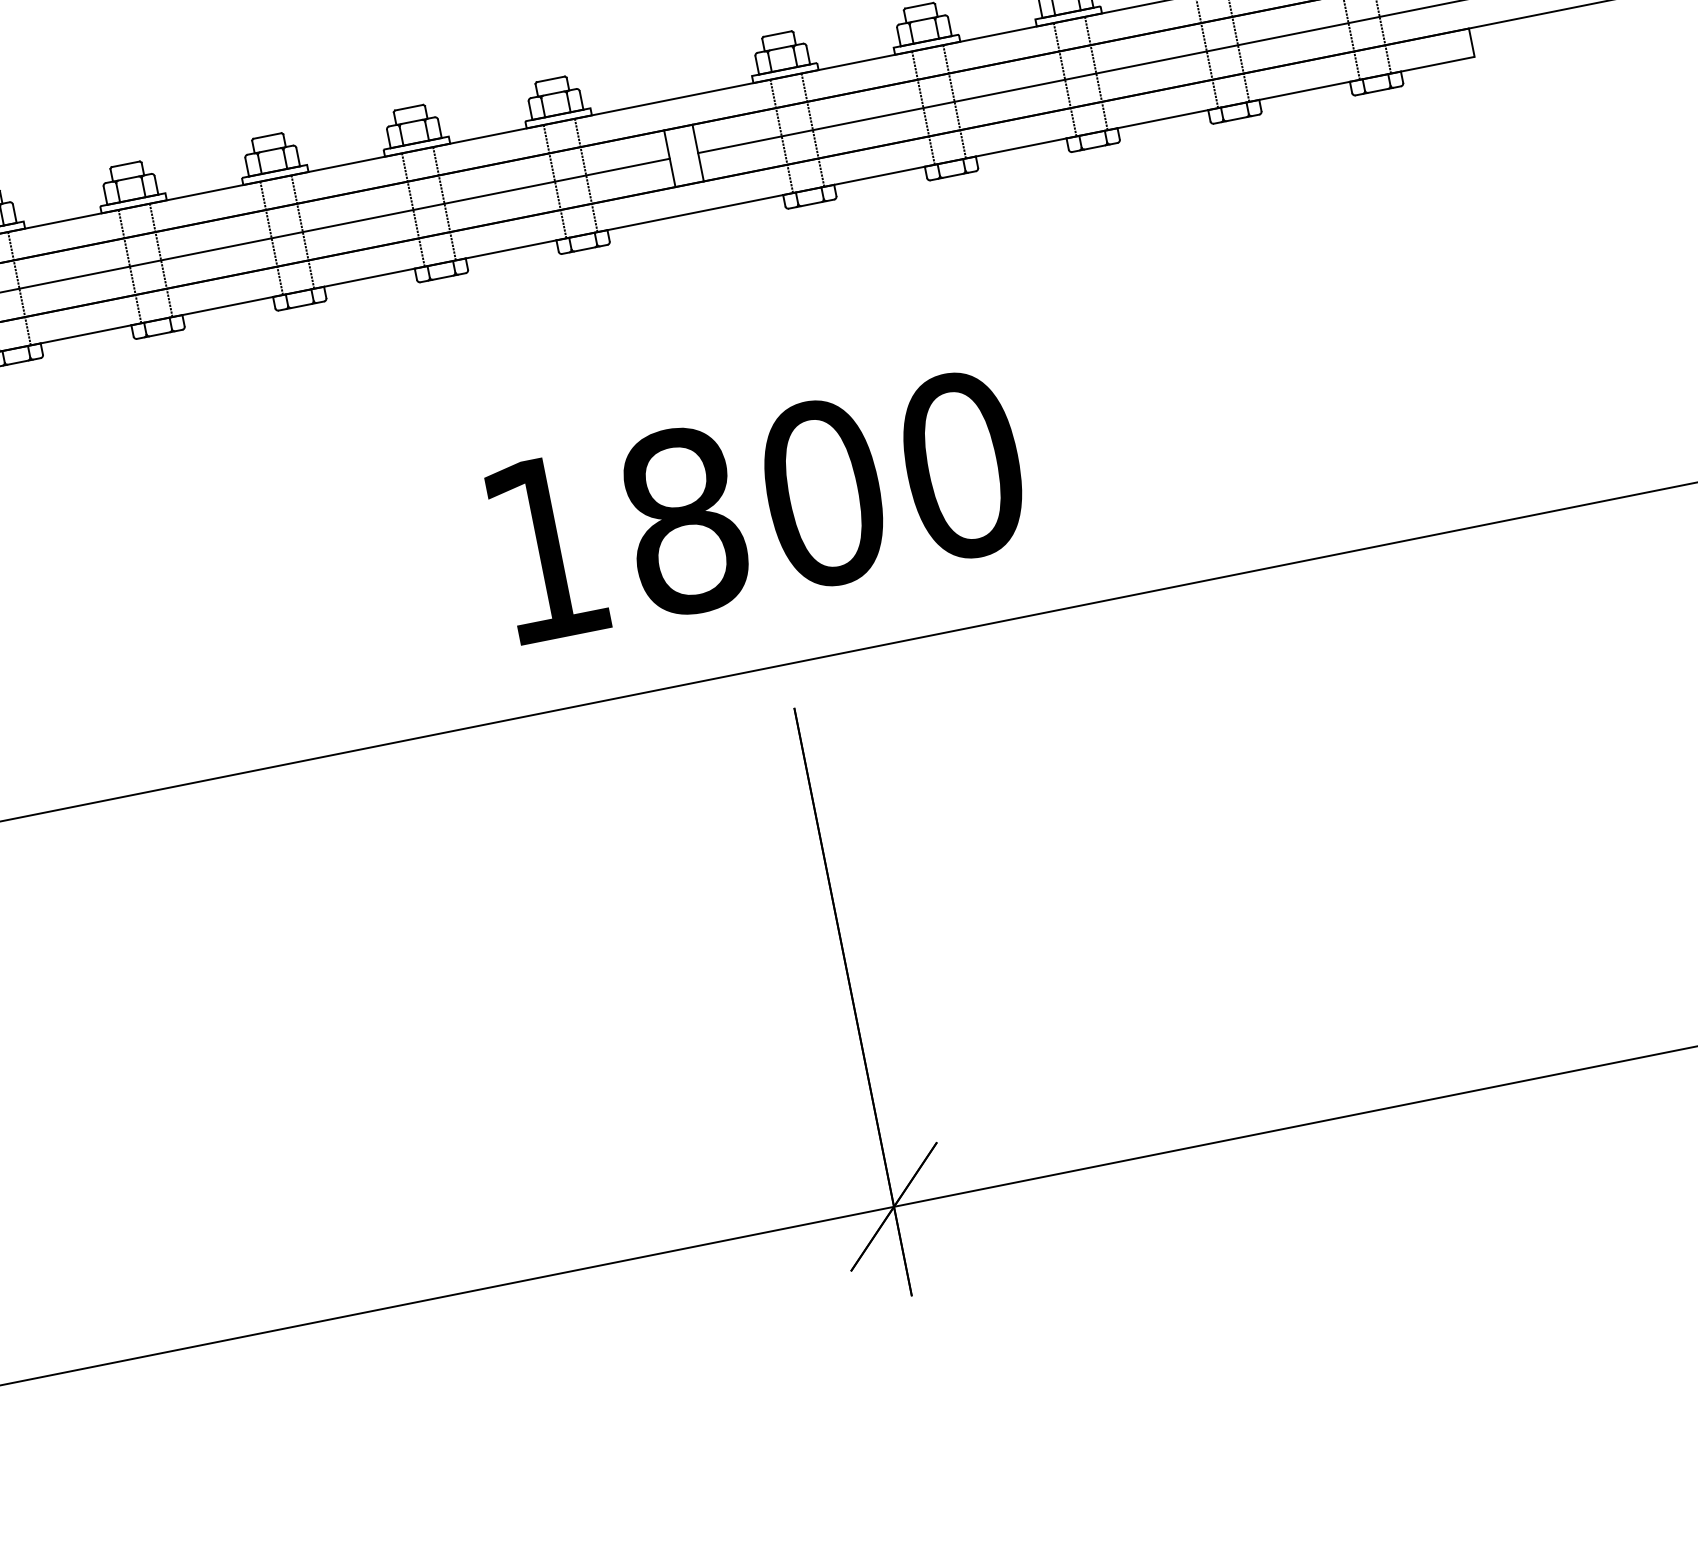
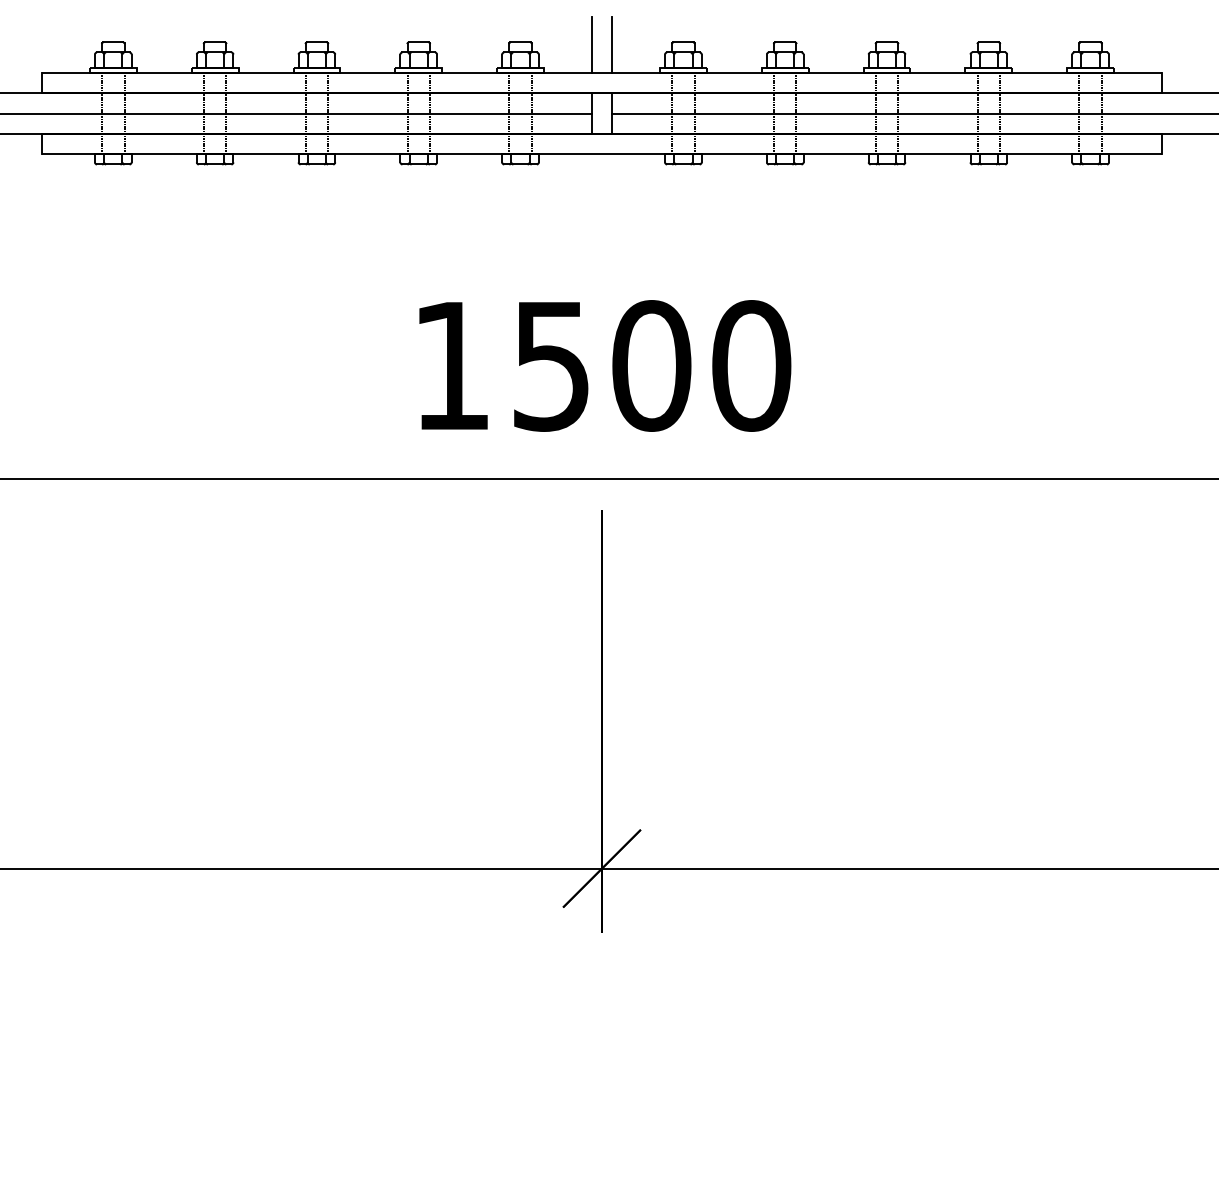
line: (679, 56) -> (612, 44), added
line: (650, 62) -> (591, 44), added
text: (683, 520) -> (551, 365), 1800 -> 1500

